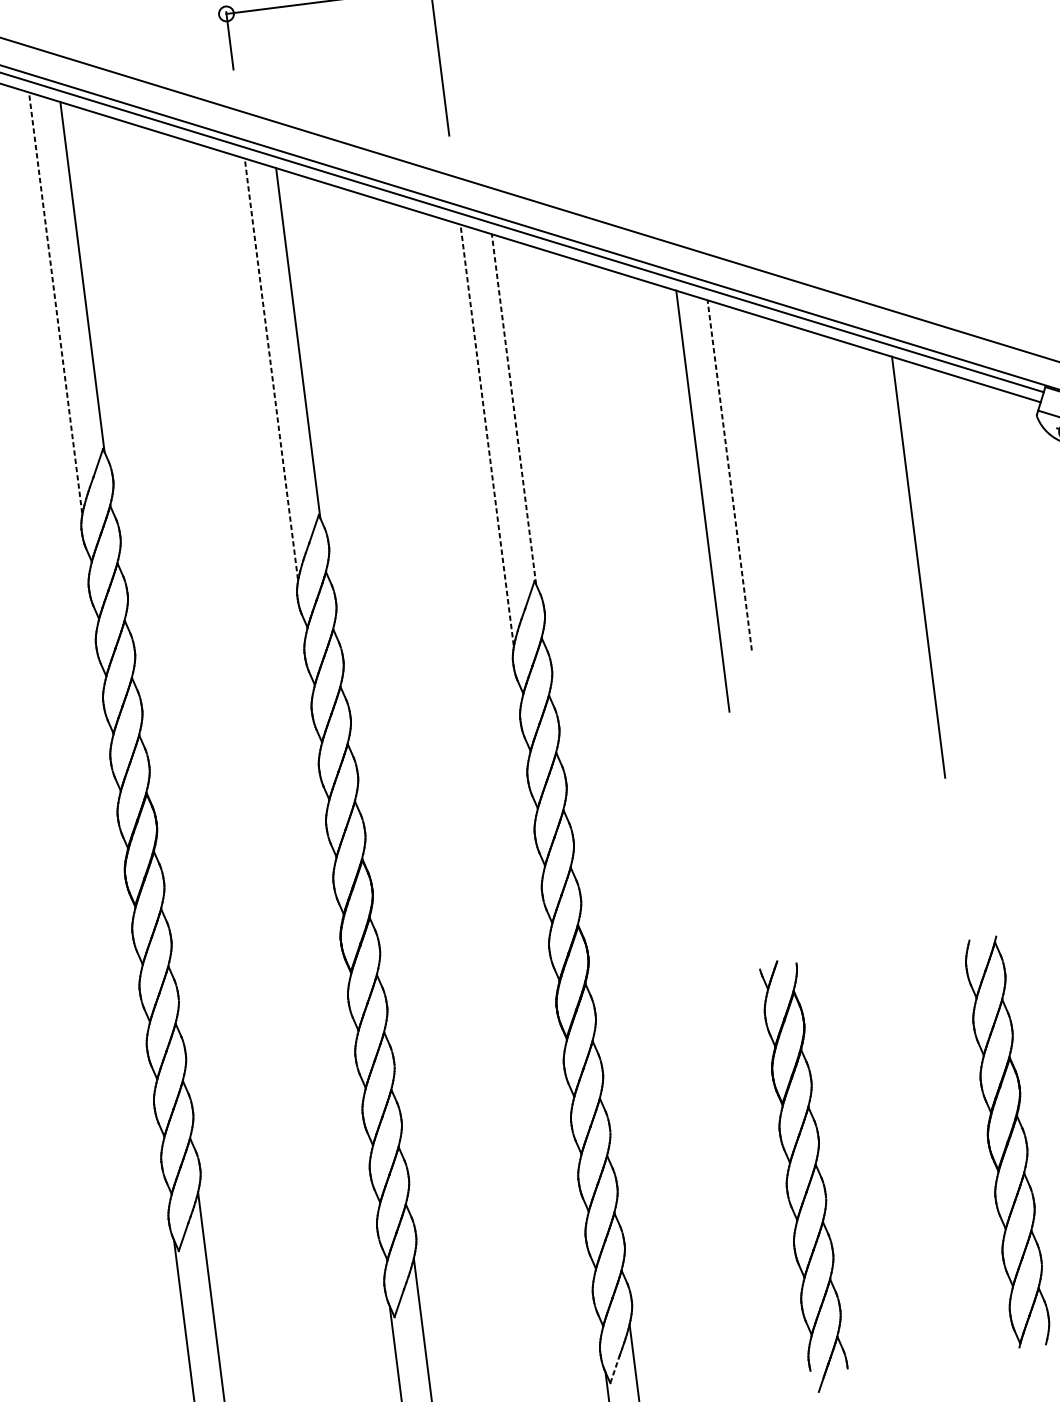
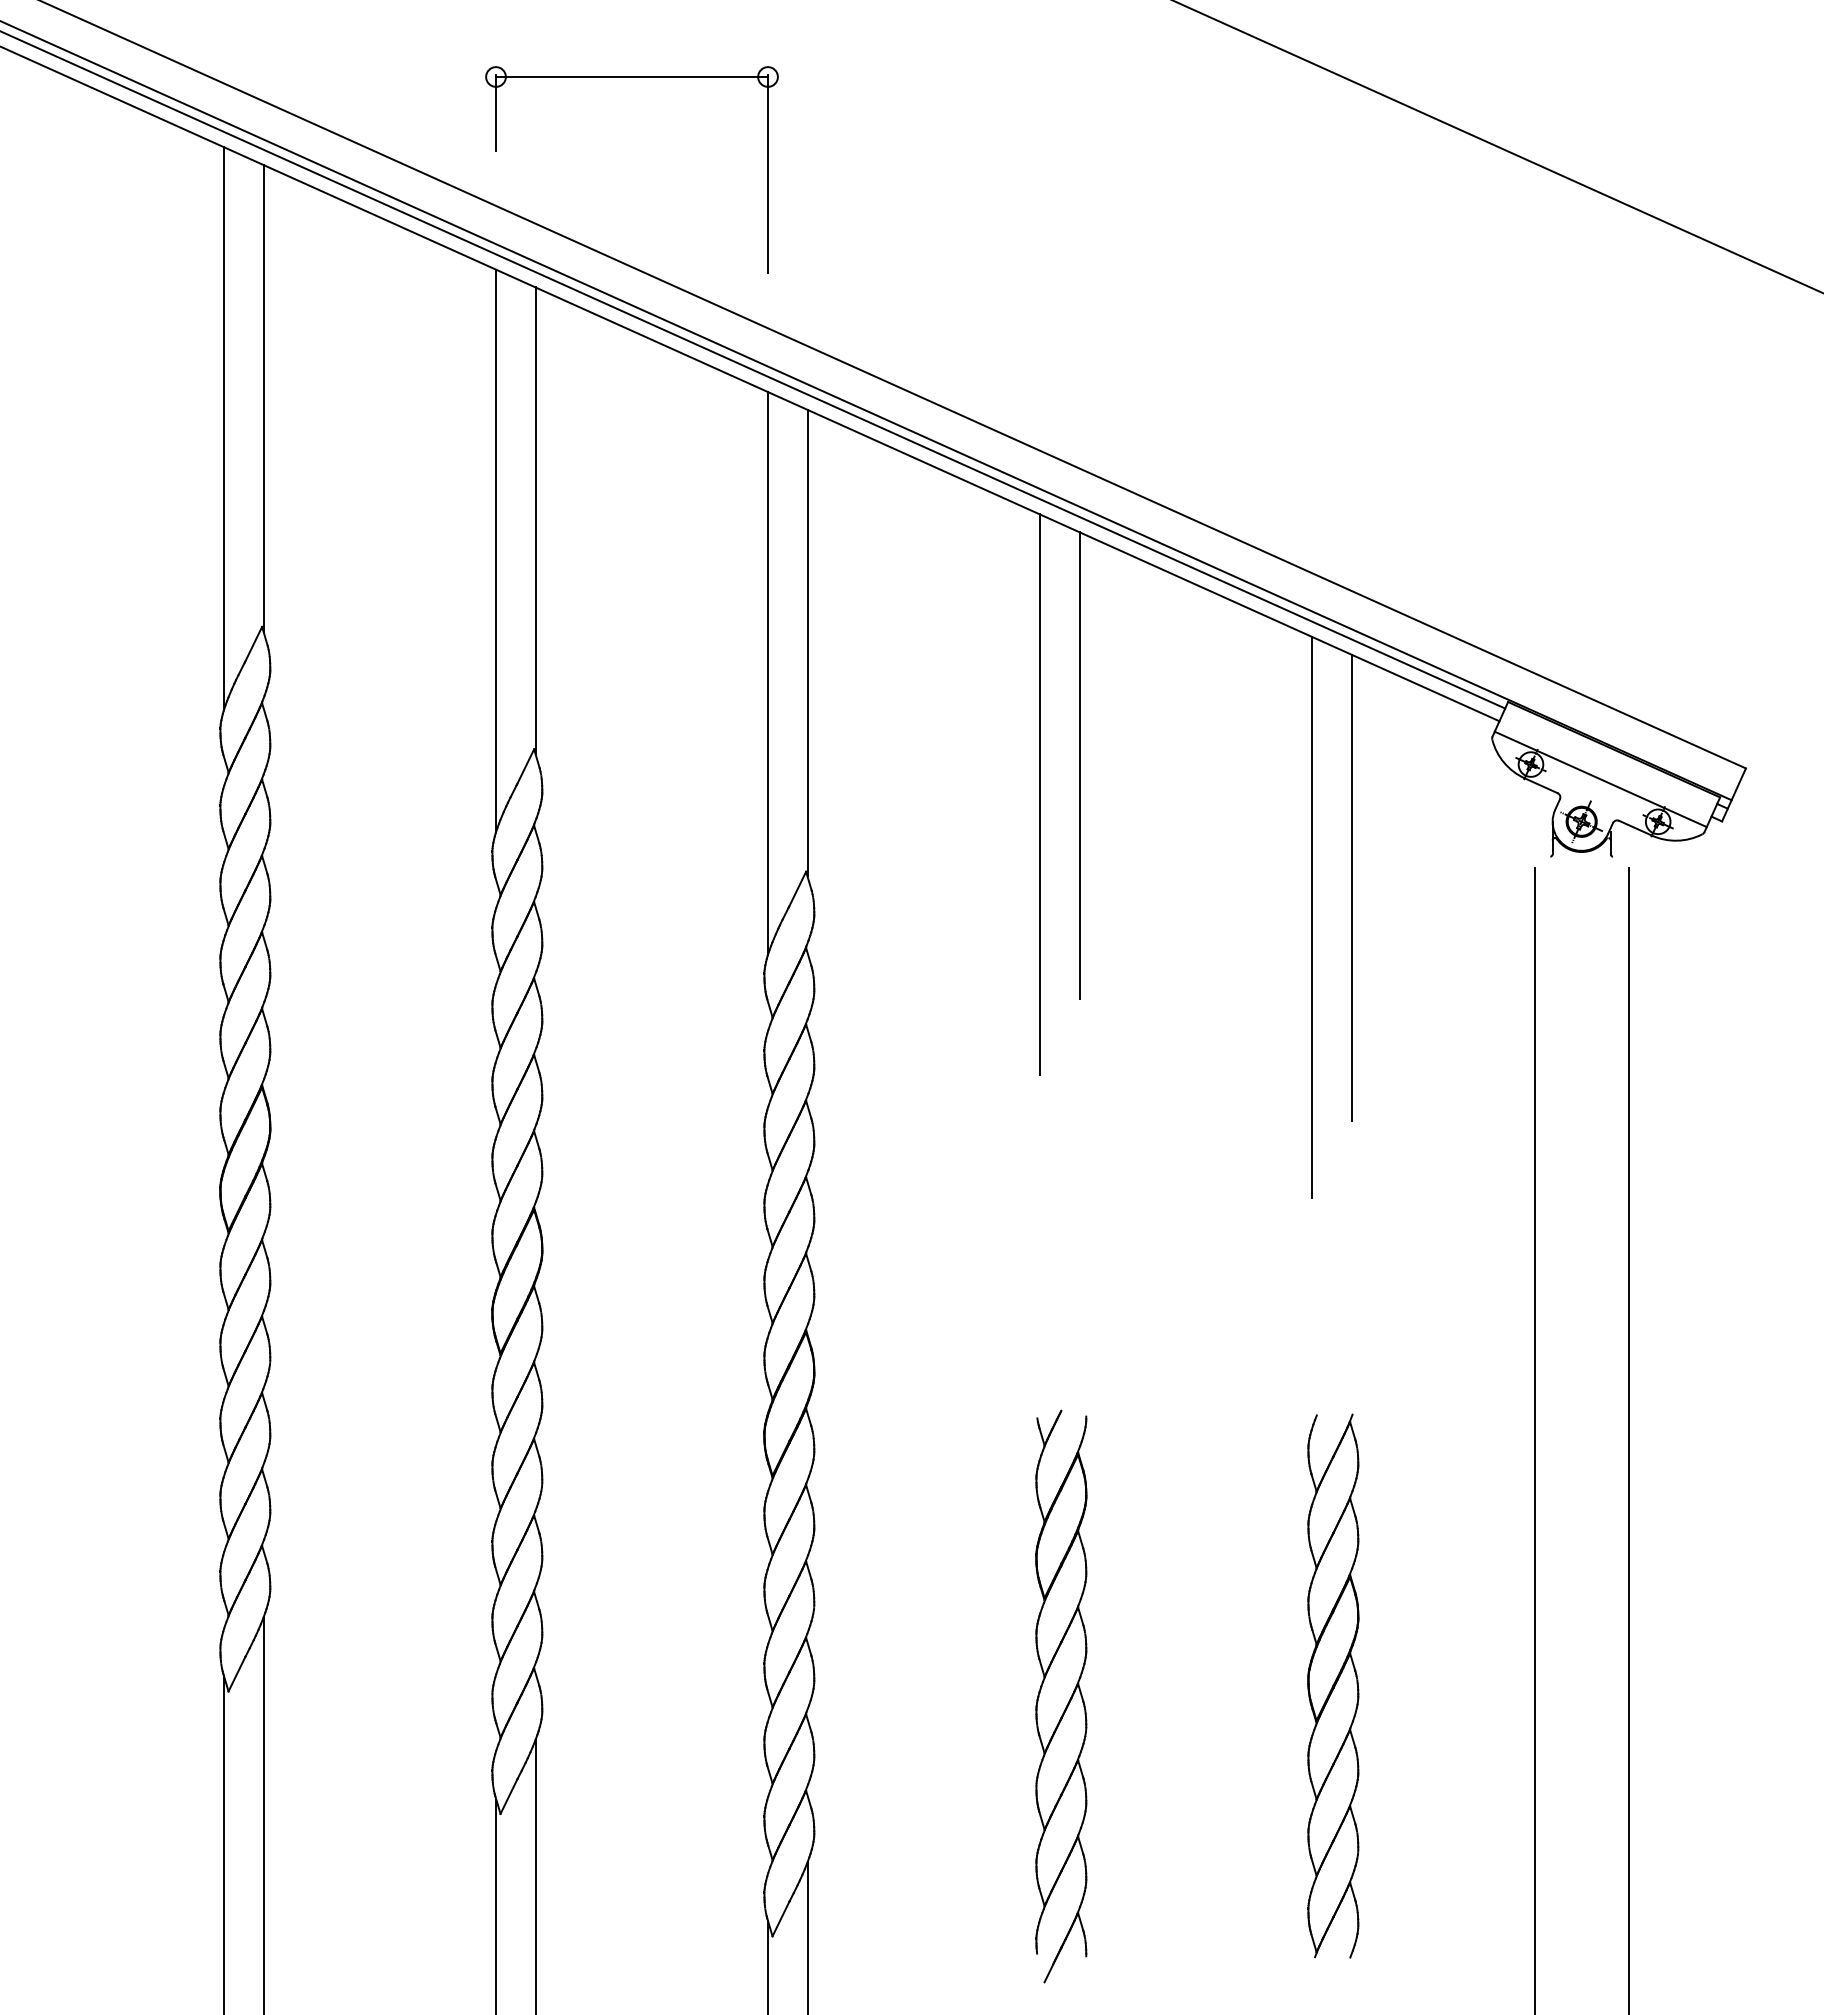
line: (55, 302) -> (224, 427), dashed -> solid
line: (271, 369) -> (496, 550), dashed -> solid
line: (513, 408) -> (807, 642), dashed -> solid
line: (487, 435) -> (768, 672), dashed -> solid
line: (729, 475) -> (1079, 765), dashed -> solid
line: (945, 541) -> (1351, 887), added
line: (615, 1368) -> (781, 1918), dashed -> solid

